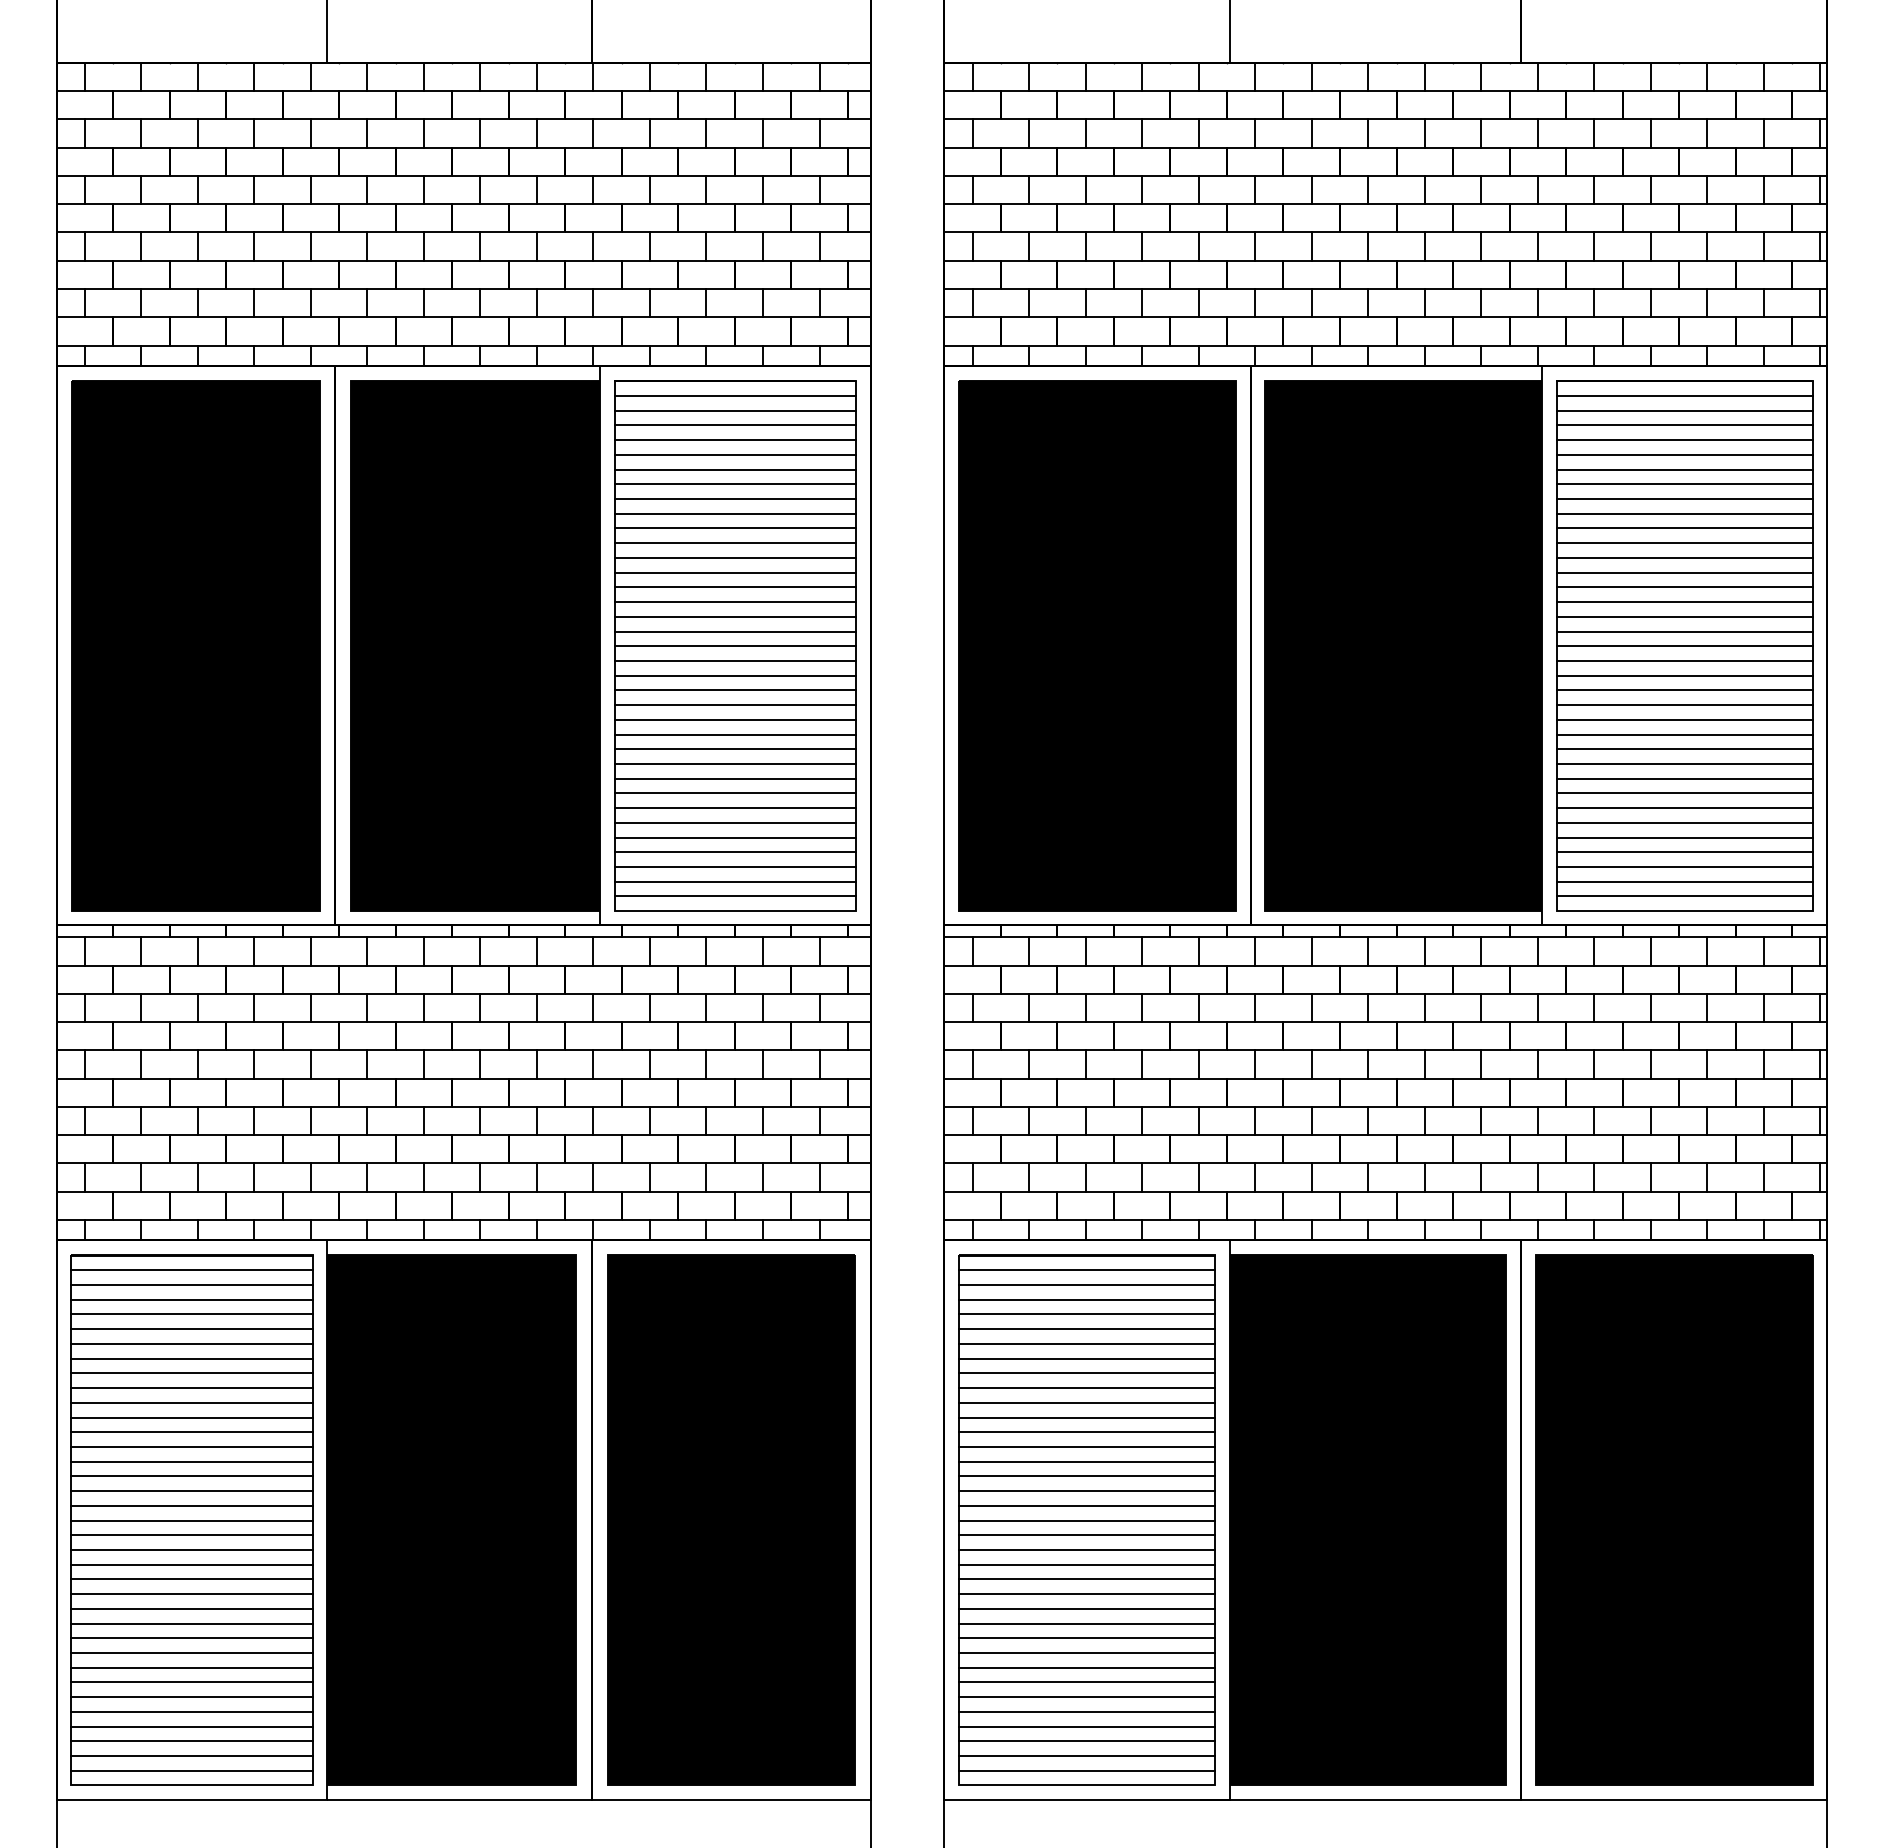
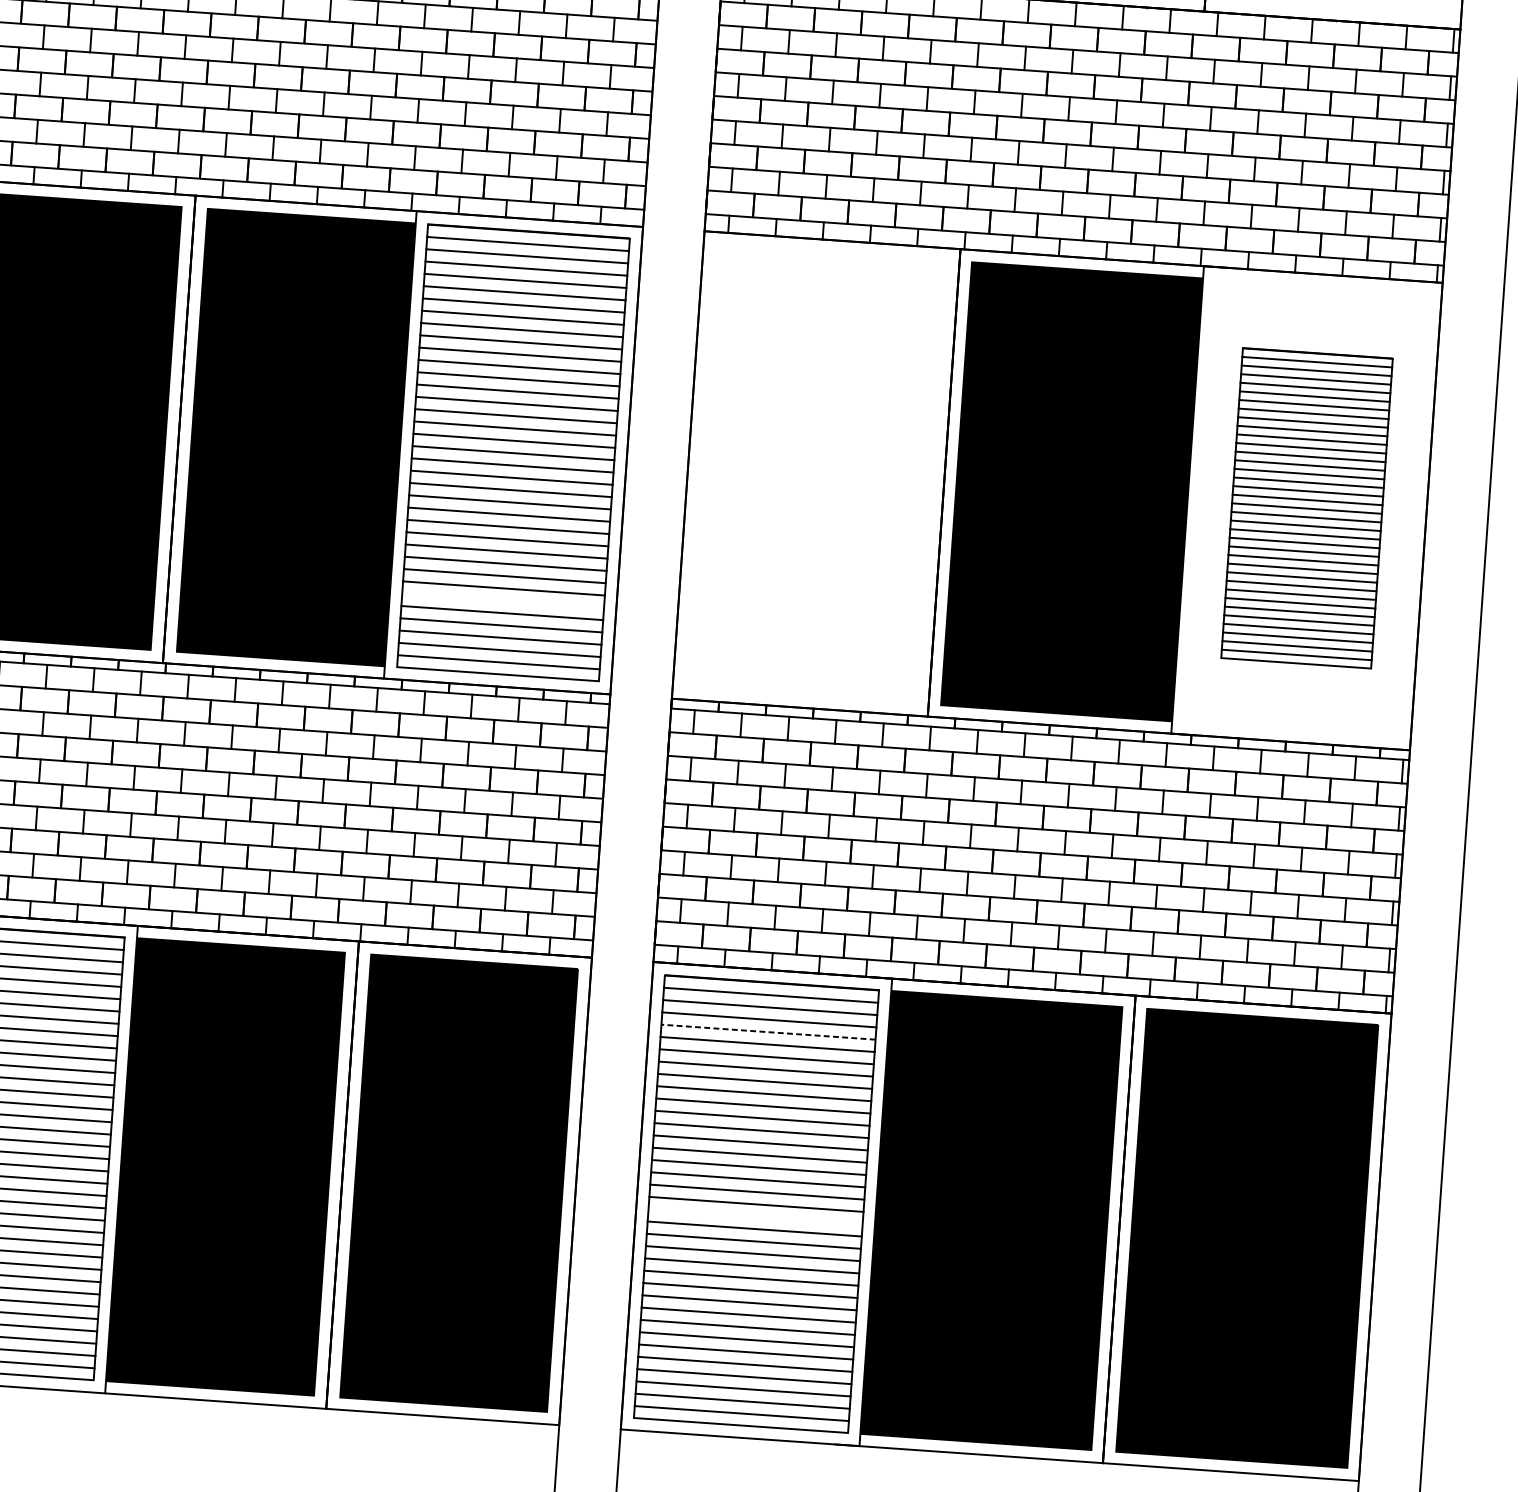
part: (1097, 645) -> (816, 473), removed
part: (1684, 645) -> (1306, 507), size x0.7
line: (735, 822) -> (503, 600), removed
line: (1086, 1314) -> (767, 1032), solid -> dashed
line: (1087, 1535) -> (755, 1216), removed

